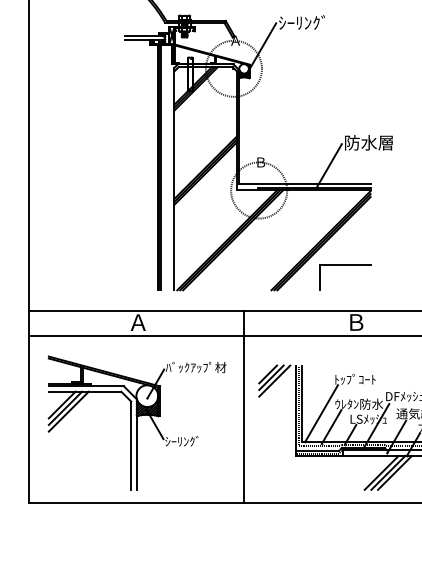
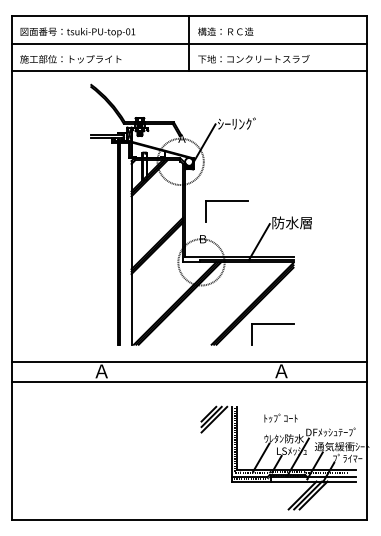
part: (289, 116) -> (226, 201), added
text: (356, 322) -> (281, 371), Ｂ -> Ａ
line: (244, 406) -> (189, 440), removed
line: (320, 413) -> (252, 446), removed
part: (136, 423) -> (100, 454), removed

